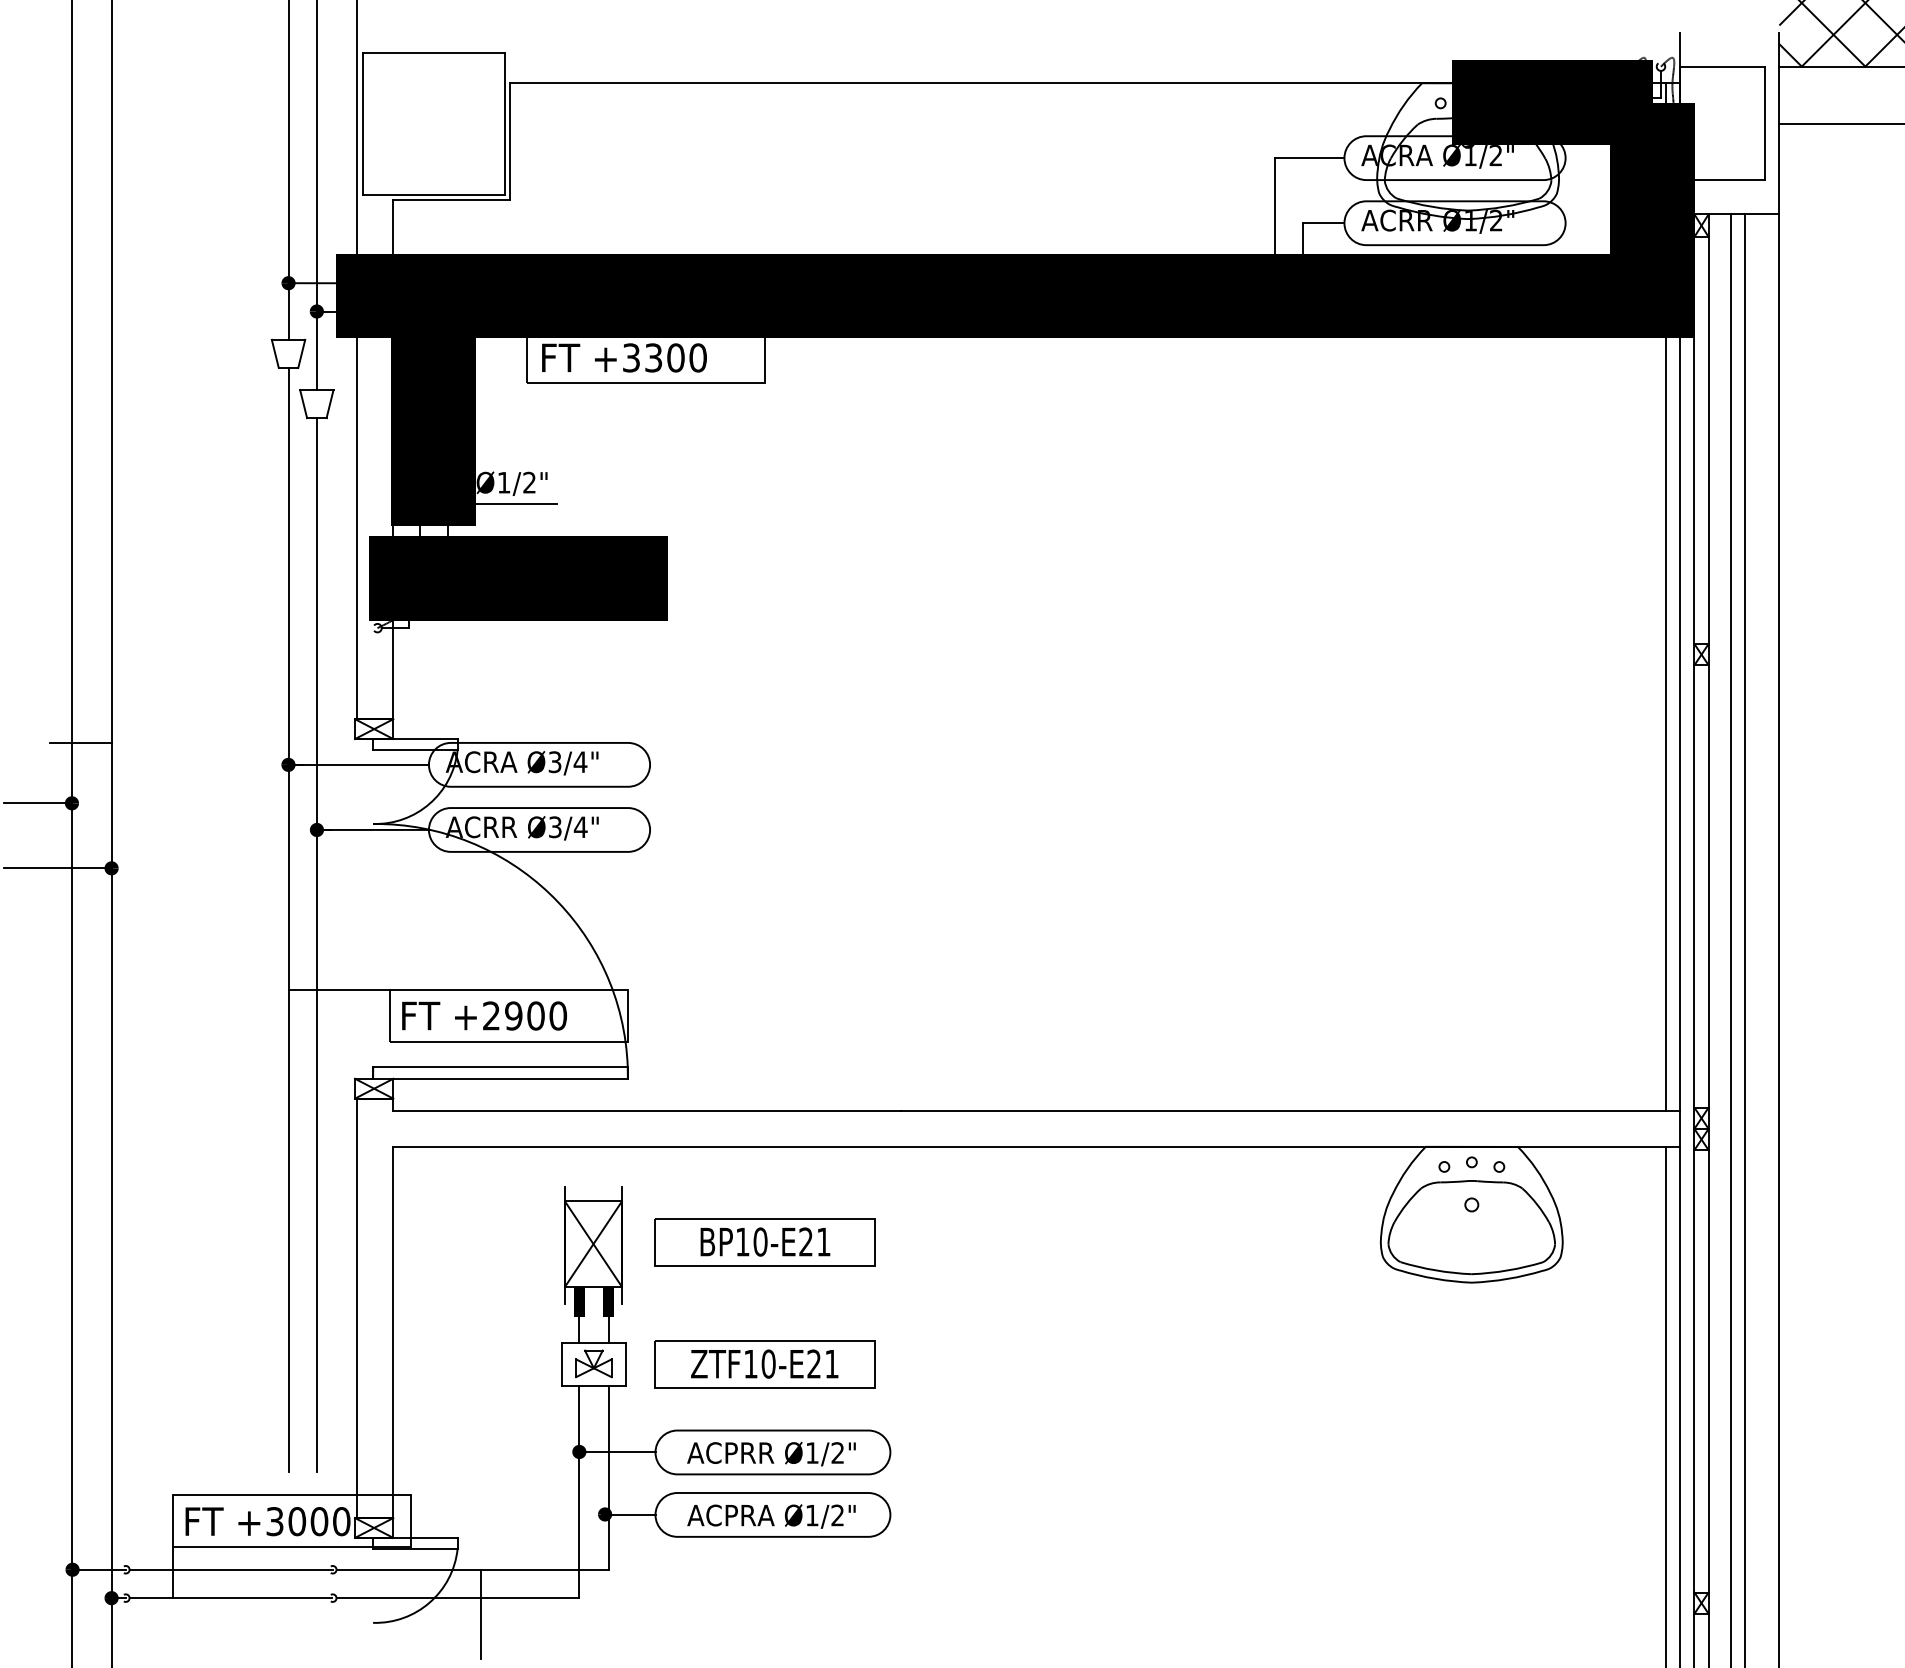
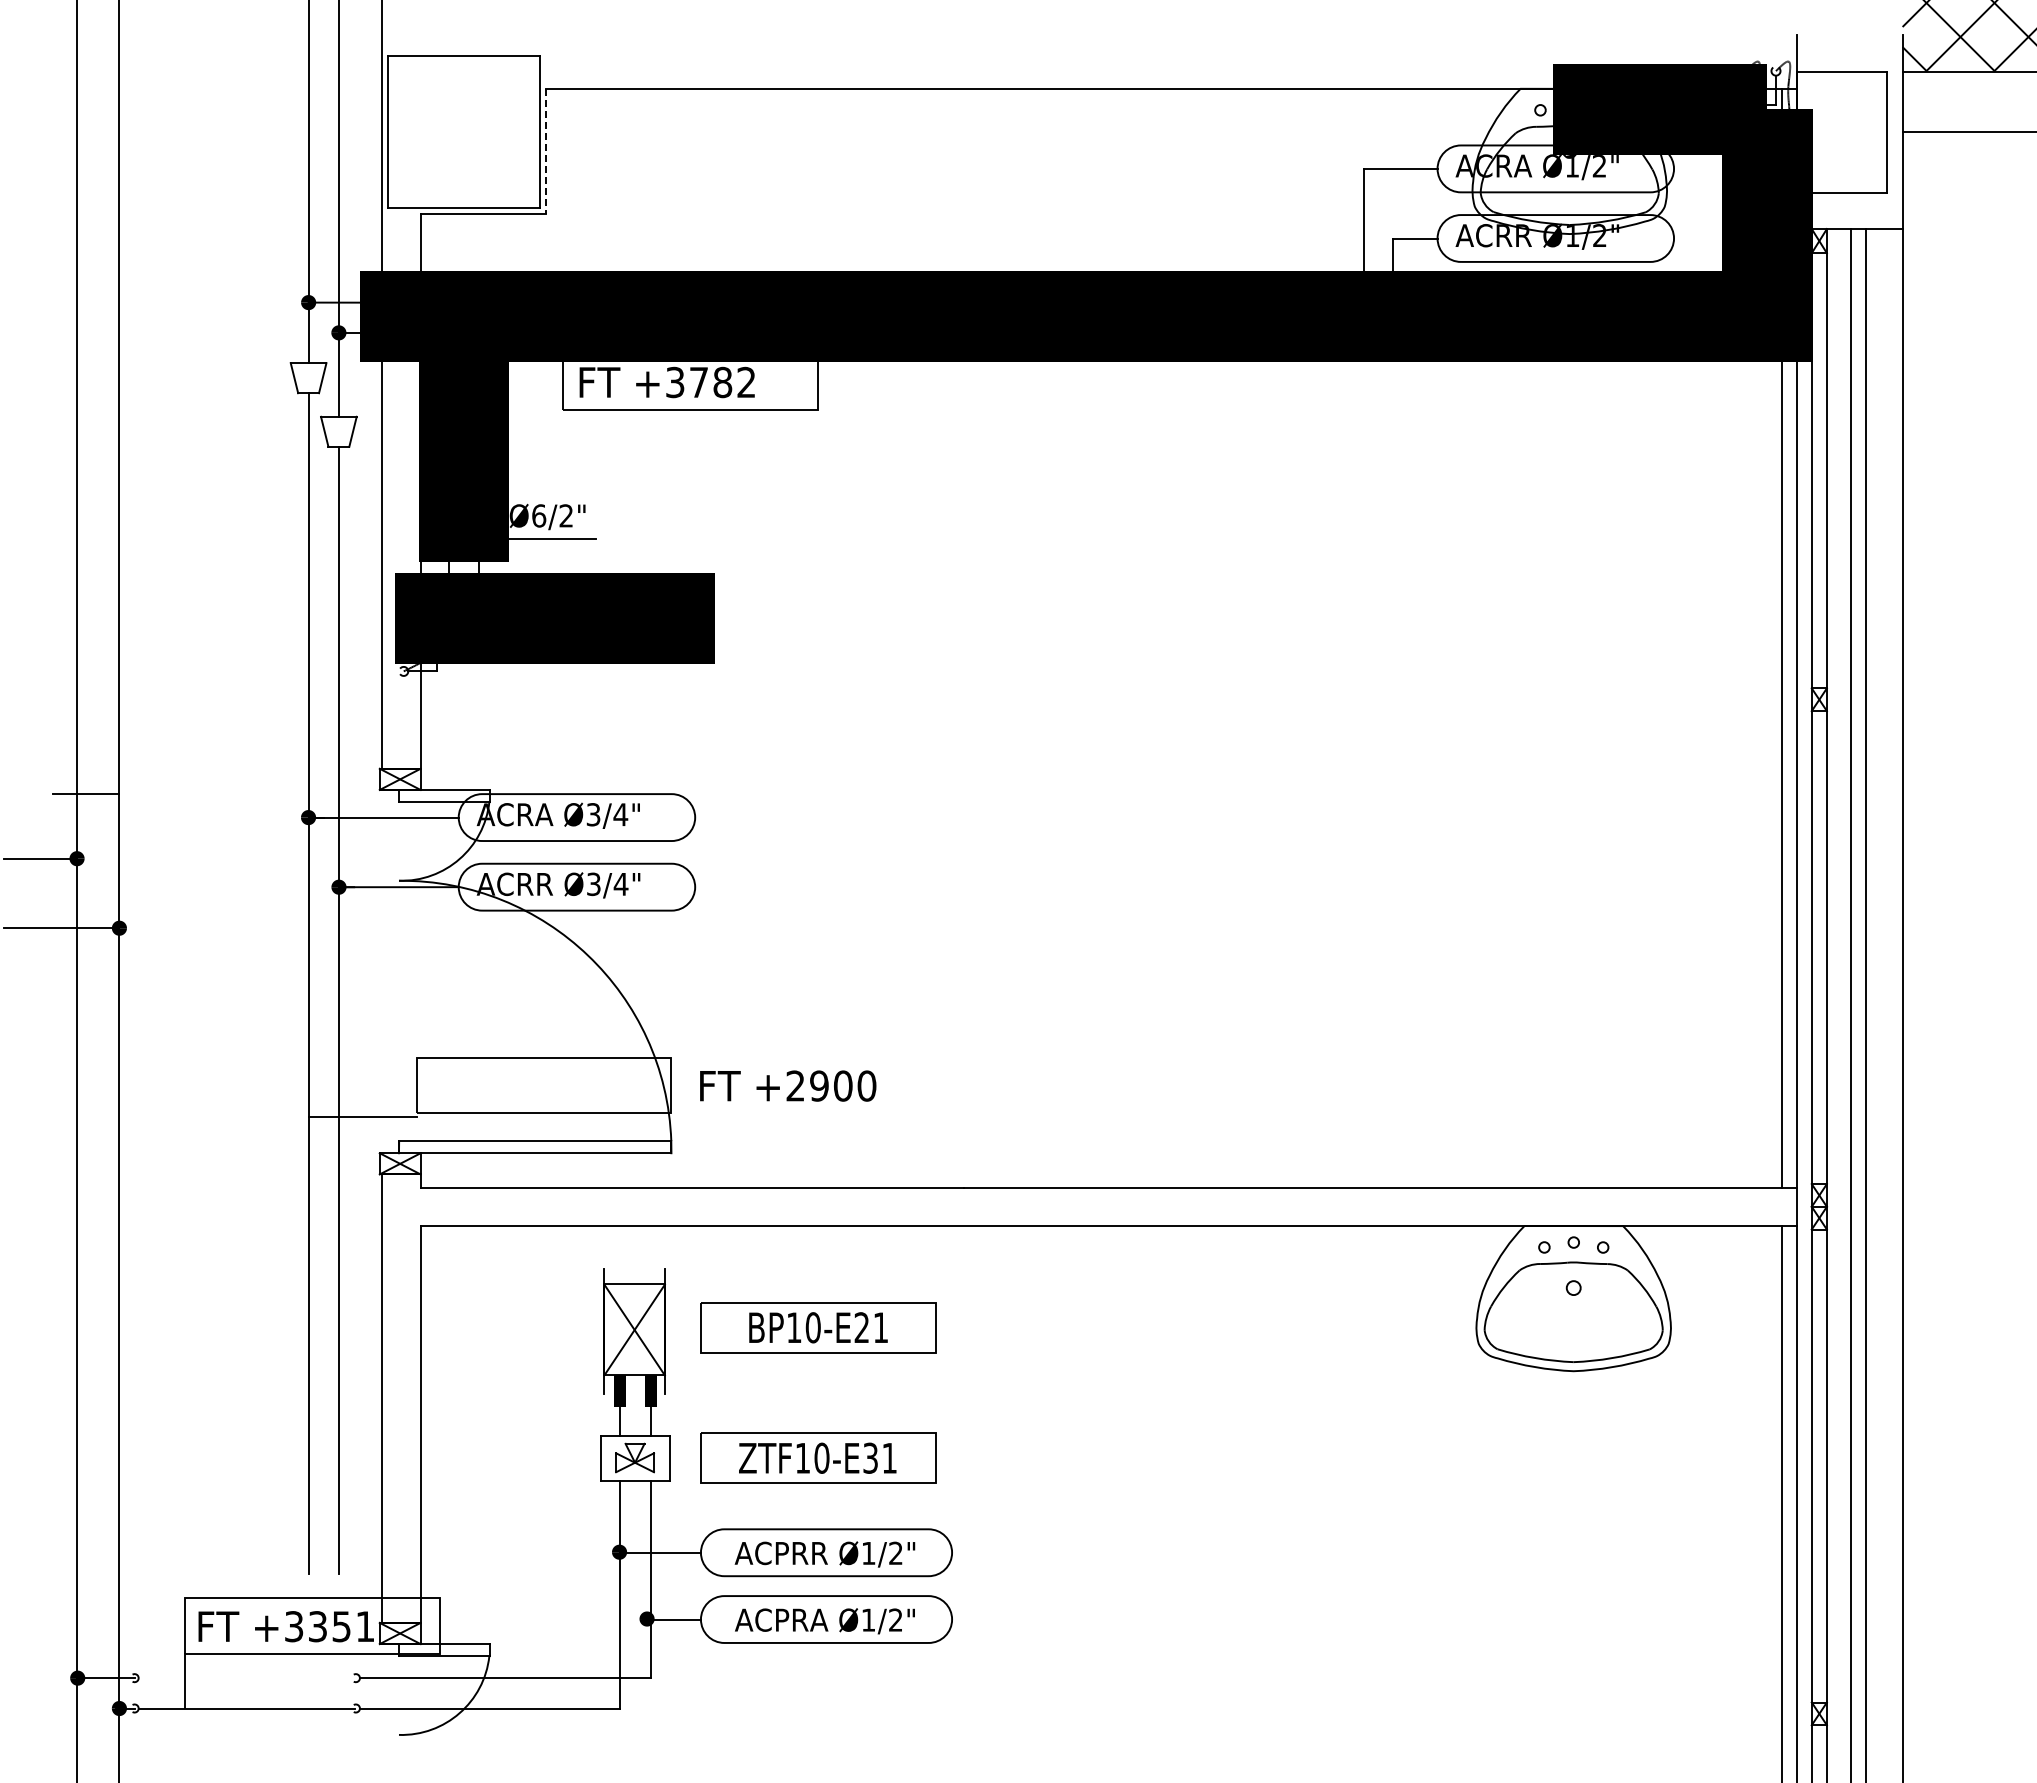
line: (510, 141) -> (545, 151), solid -> dashed
text: (675, 357) -> (722, 382), +3300 -> +3782
text: (504, 482) -> (539, 515), Ø1/2" -> Ø6/2"
line: (338, 989) -> (362, 1116), moved
text: (484, 1015) -> (788, 1085), moved
text: (814, 1363) -> (870, 1457), ZTF10-E21 -> ZTF10-E31
text: (319, 1521) -> (341, 1626), +3000 -> +3351
line: (230, 1570) -> (246, 1678), removed
line: (481, 1614) -> (514, 1725), removed

